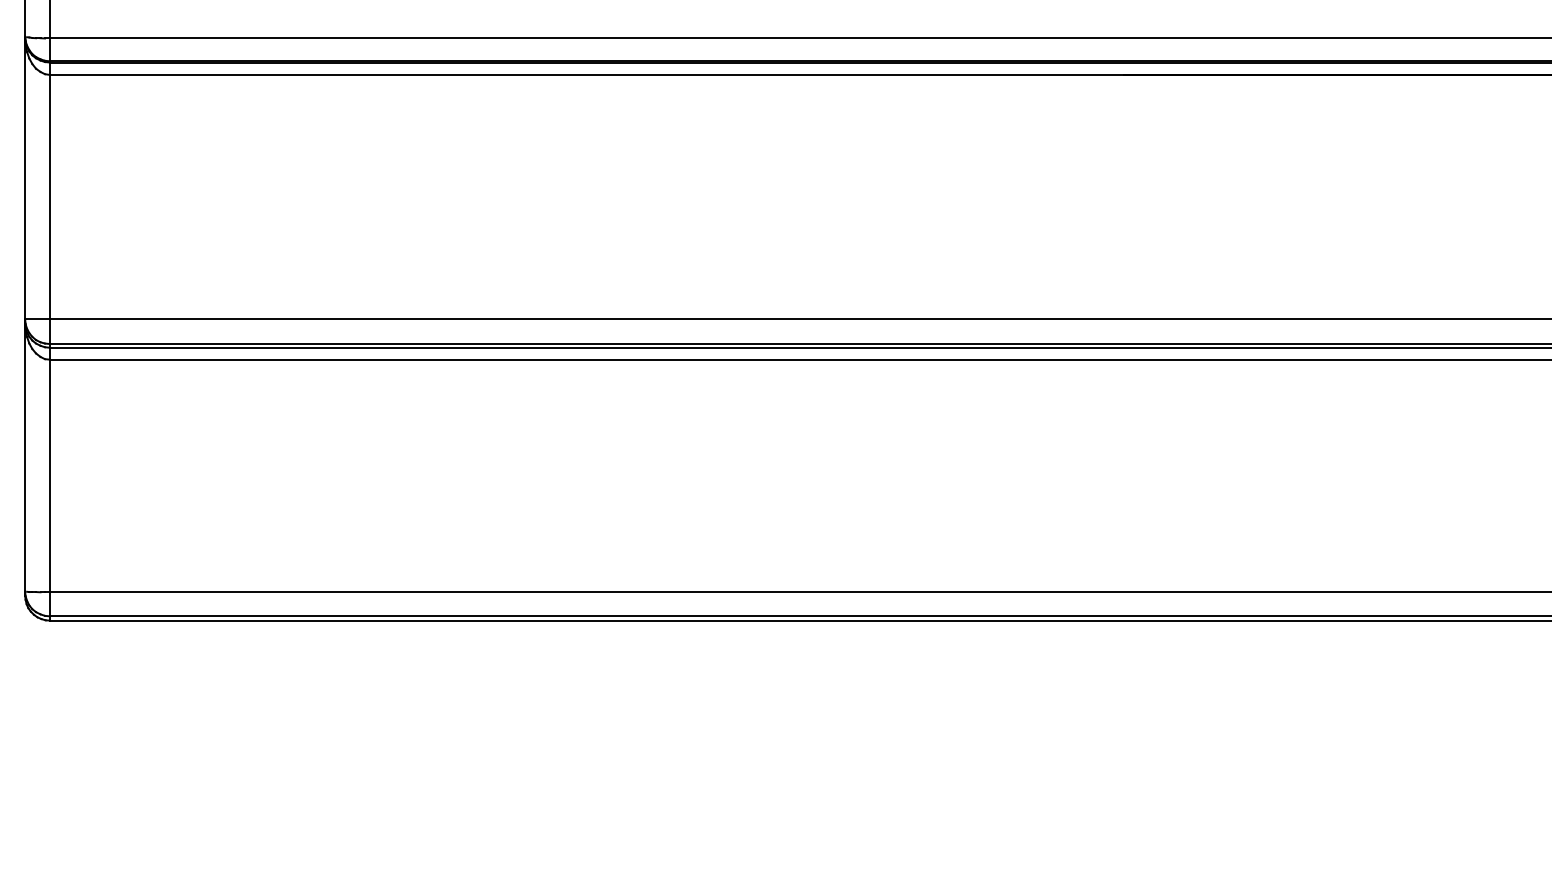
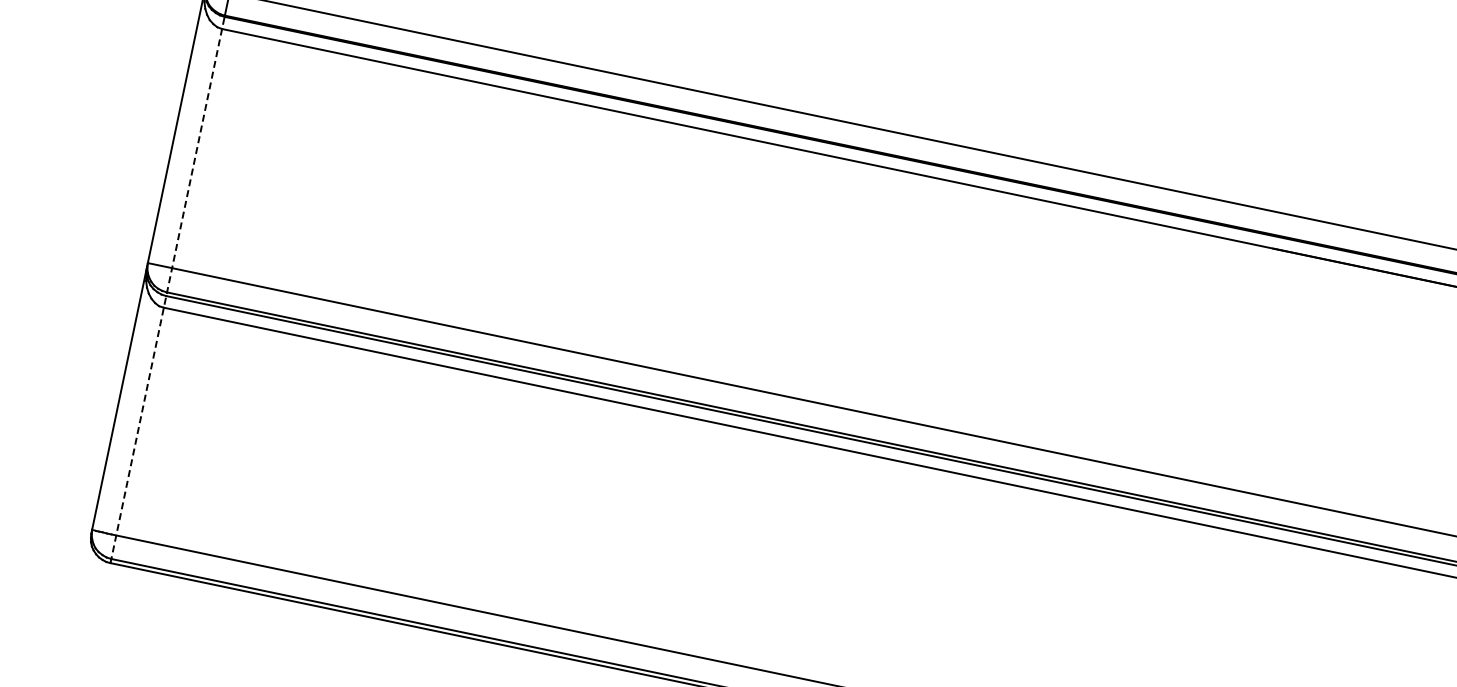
line: (49, 341) -> (167, 289), solid -> dashed

